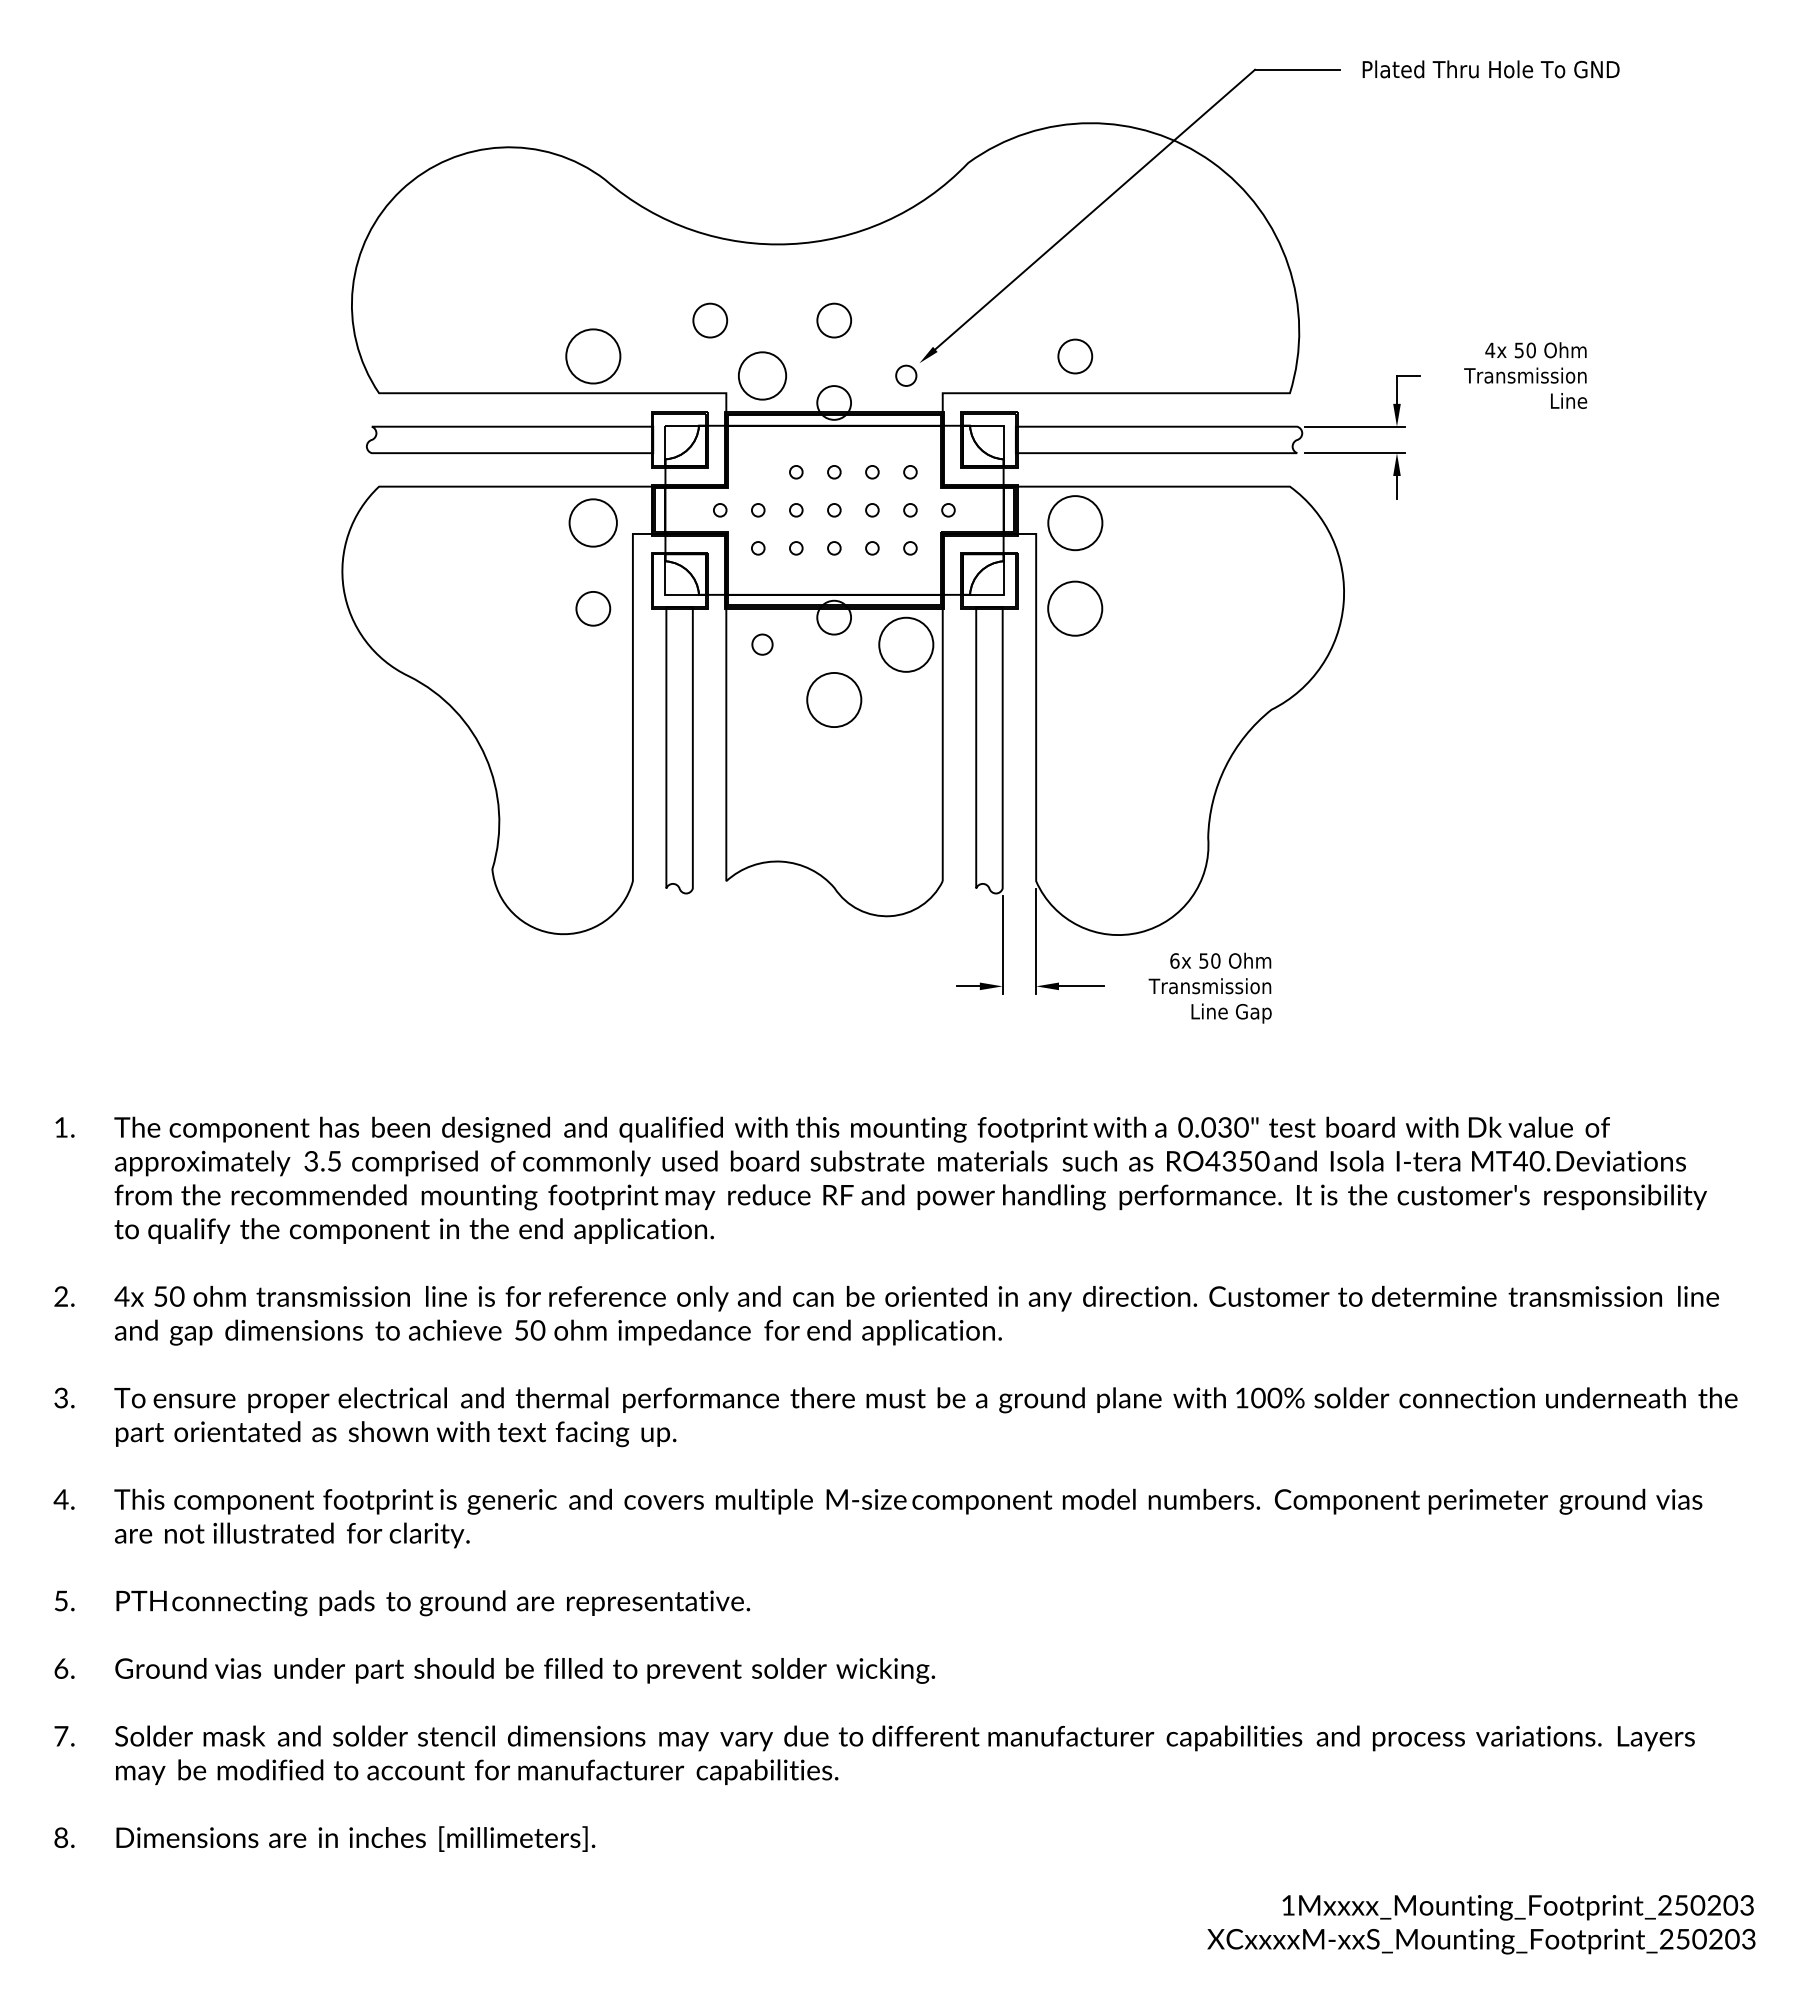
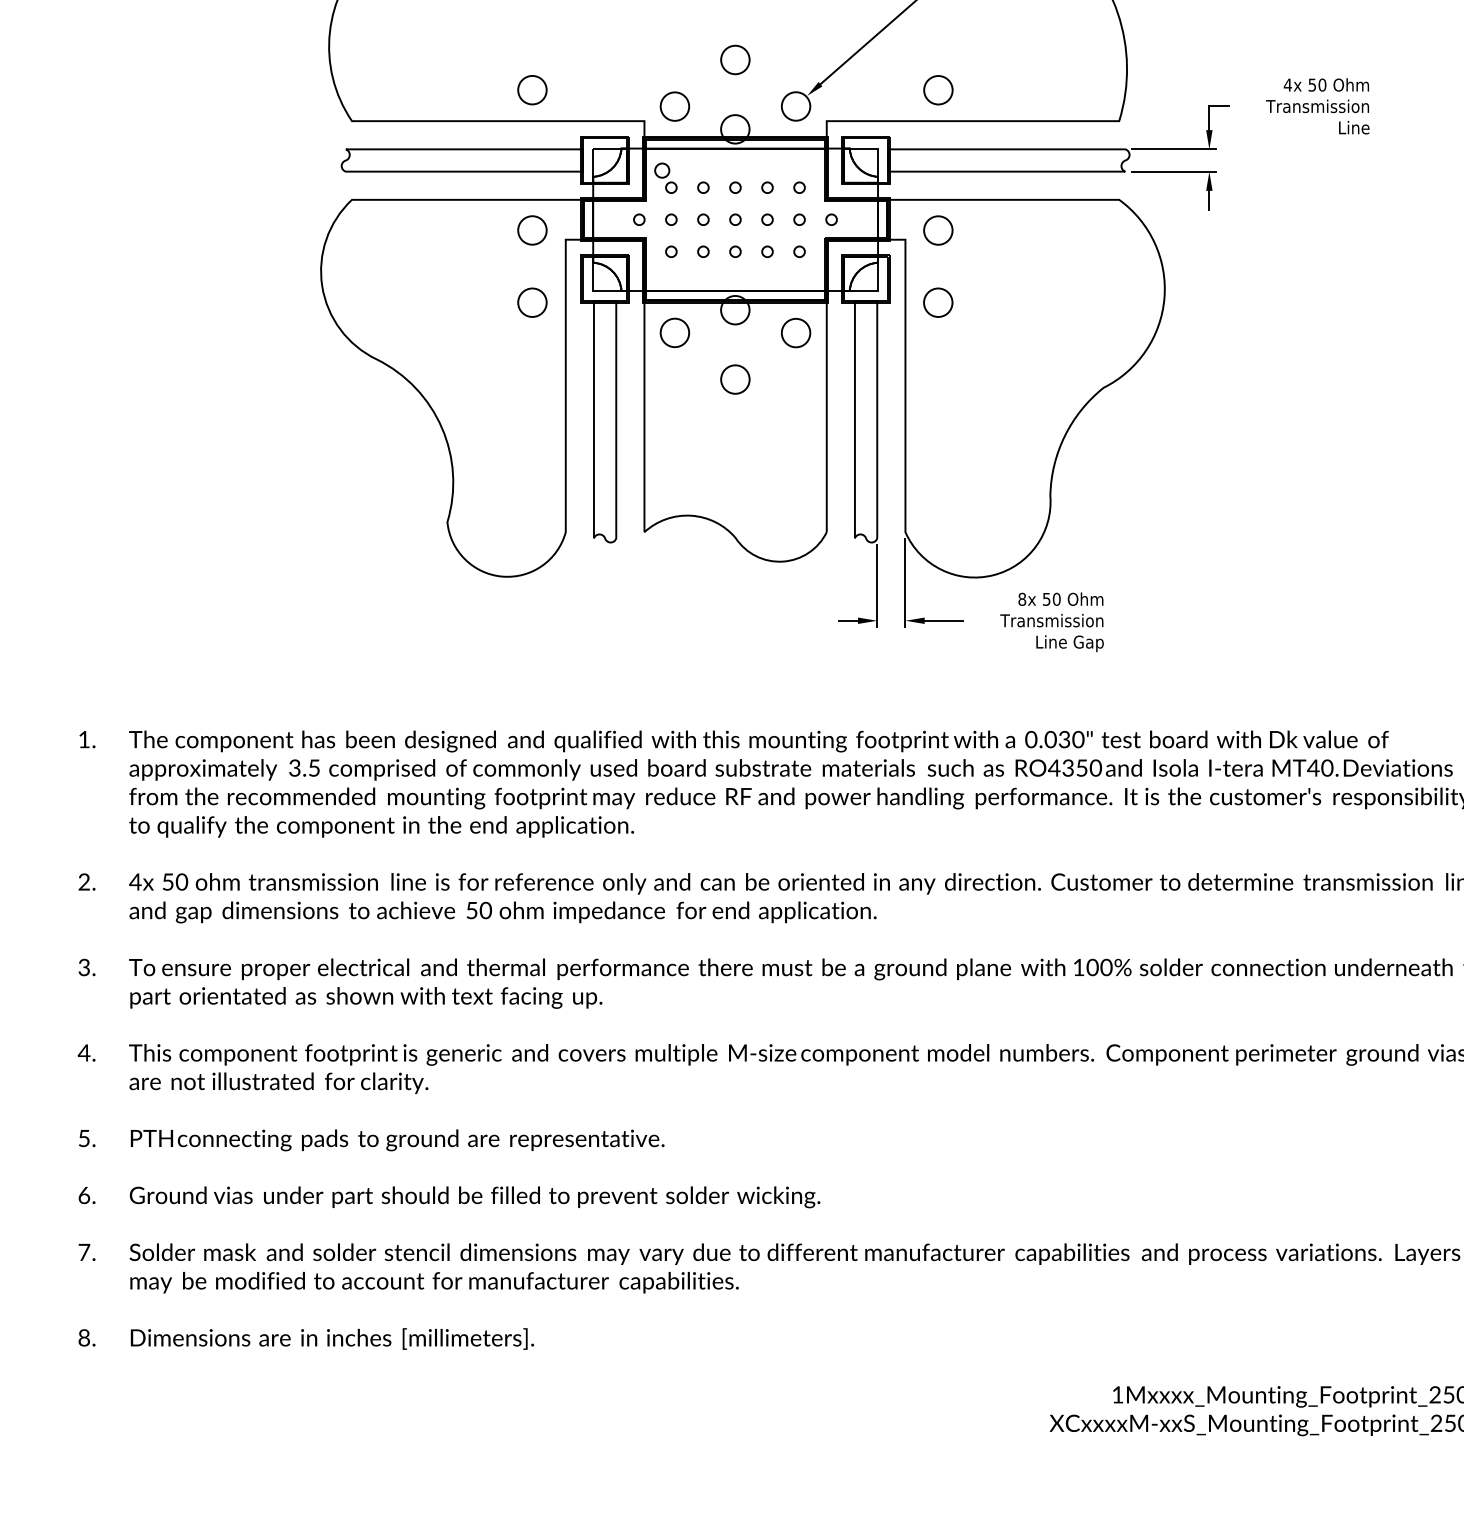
circle: (710, 320) -> (631, 59), removed
circle: (593, 356) -> (532, 90), size x0.62
circle: (762, 375) -> (674, 106), size x0.71
circle: (906, 375) -> (796, 106), size x1.67
part: (751, 460) -> (665, 177), added
circle: (593, 522) -> (532, 230), size x0.71
circle: (1074, 522) -> (937, 230), size x0.62
circle: (1074, 608) -> (937, 302), size x0.62
circle: (762, 644) -> (674, 332), size x1.67
circle: (906, 644) -> (796, 332), size x0.62
circle: (834, 699) -> (735, 379), size x0.62
text: (1174, 960) -> (1021, 598), 6x -> 8x

